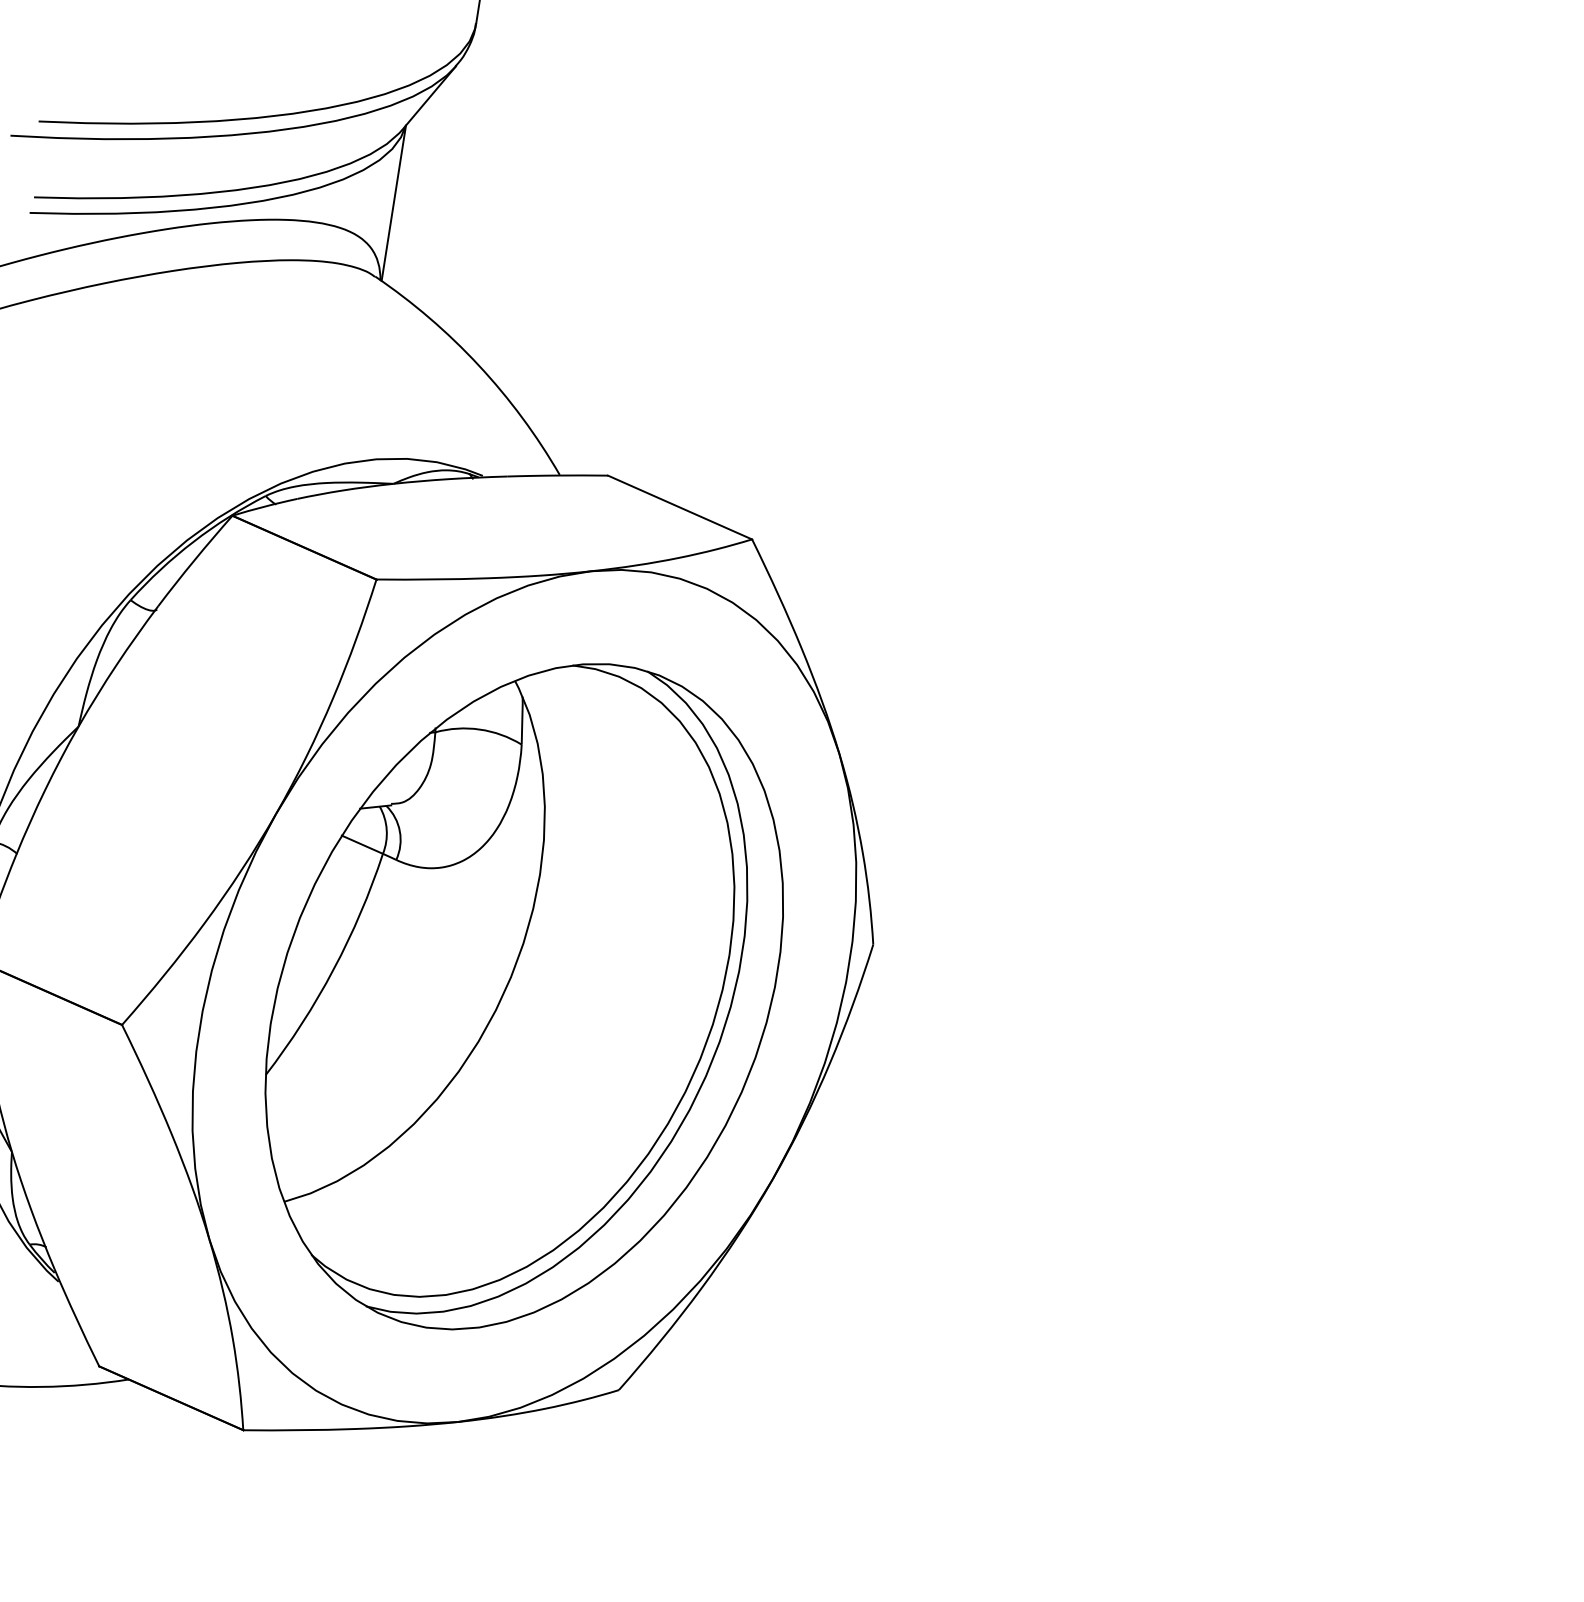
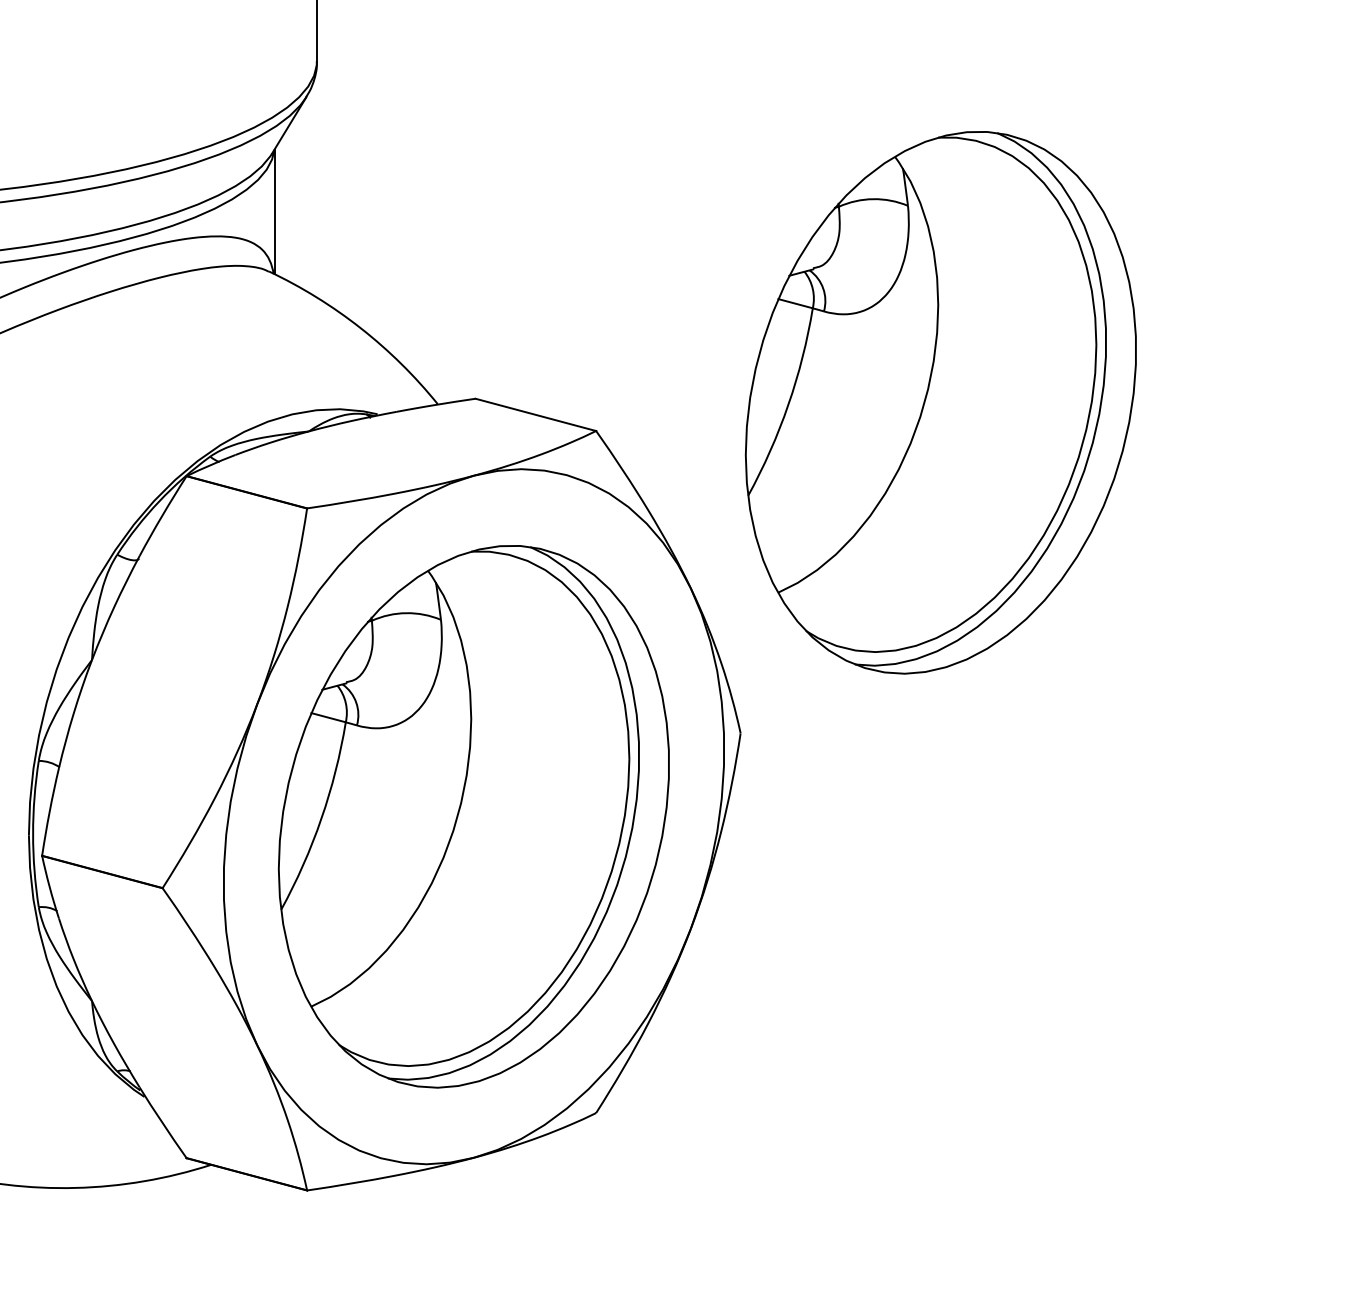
part: (1187, 571) -> (940, 402), added

